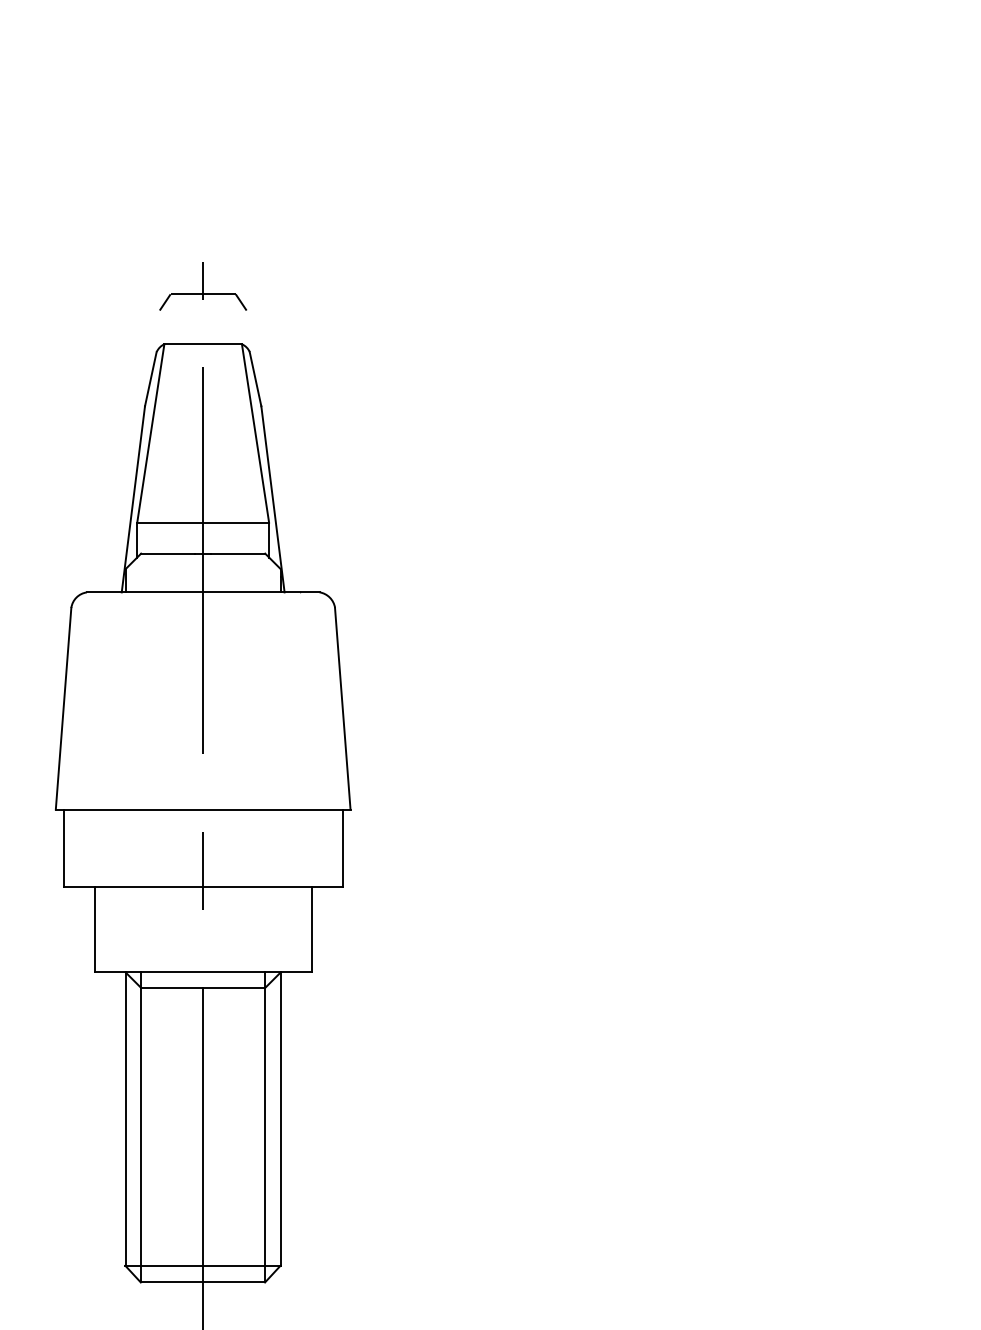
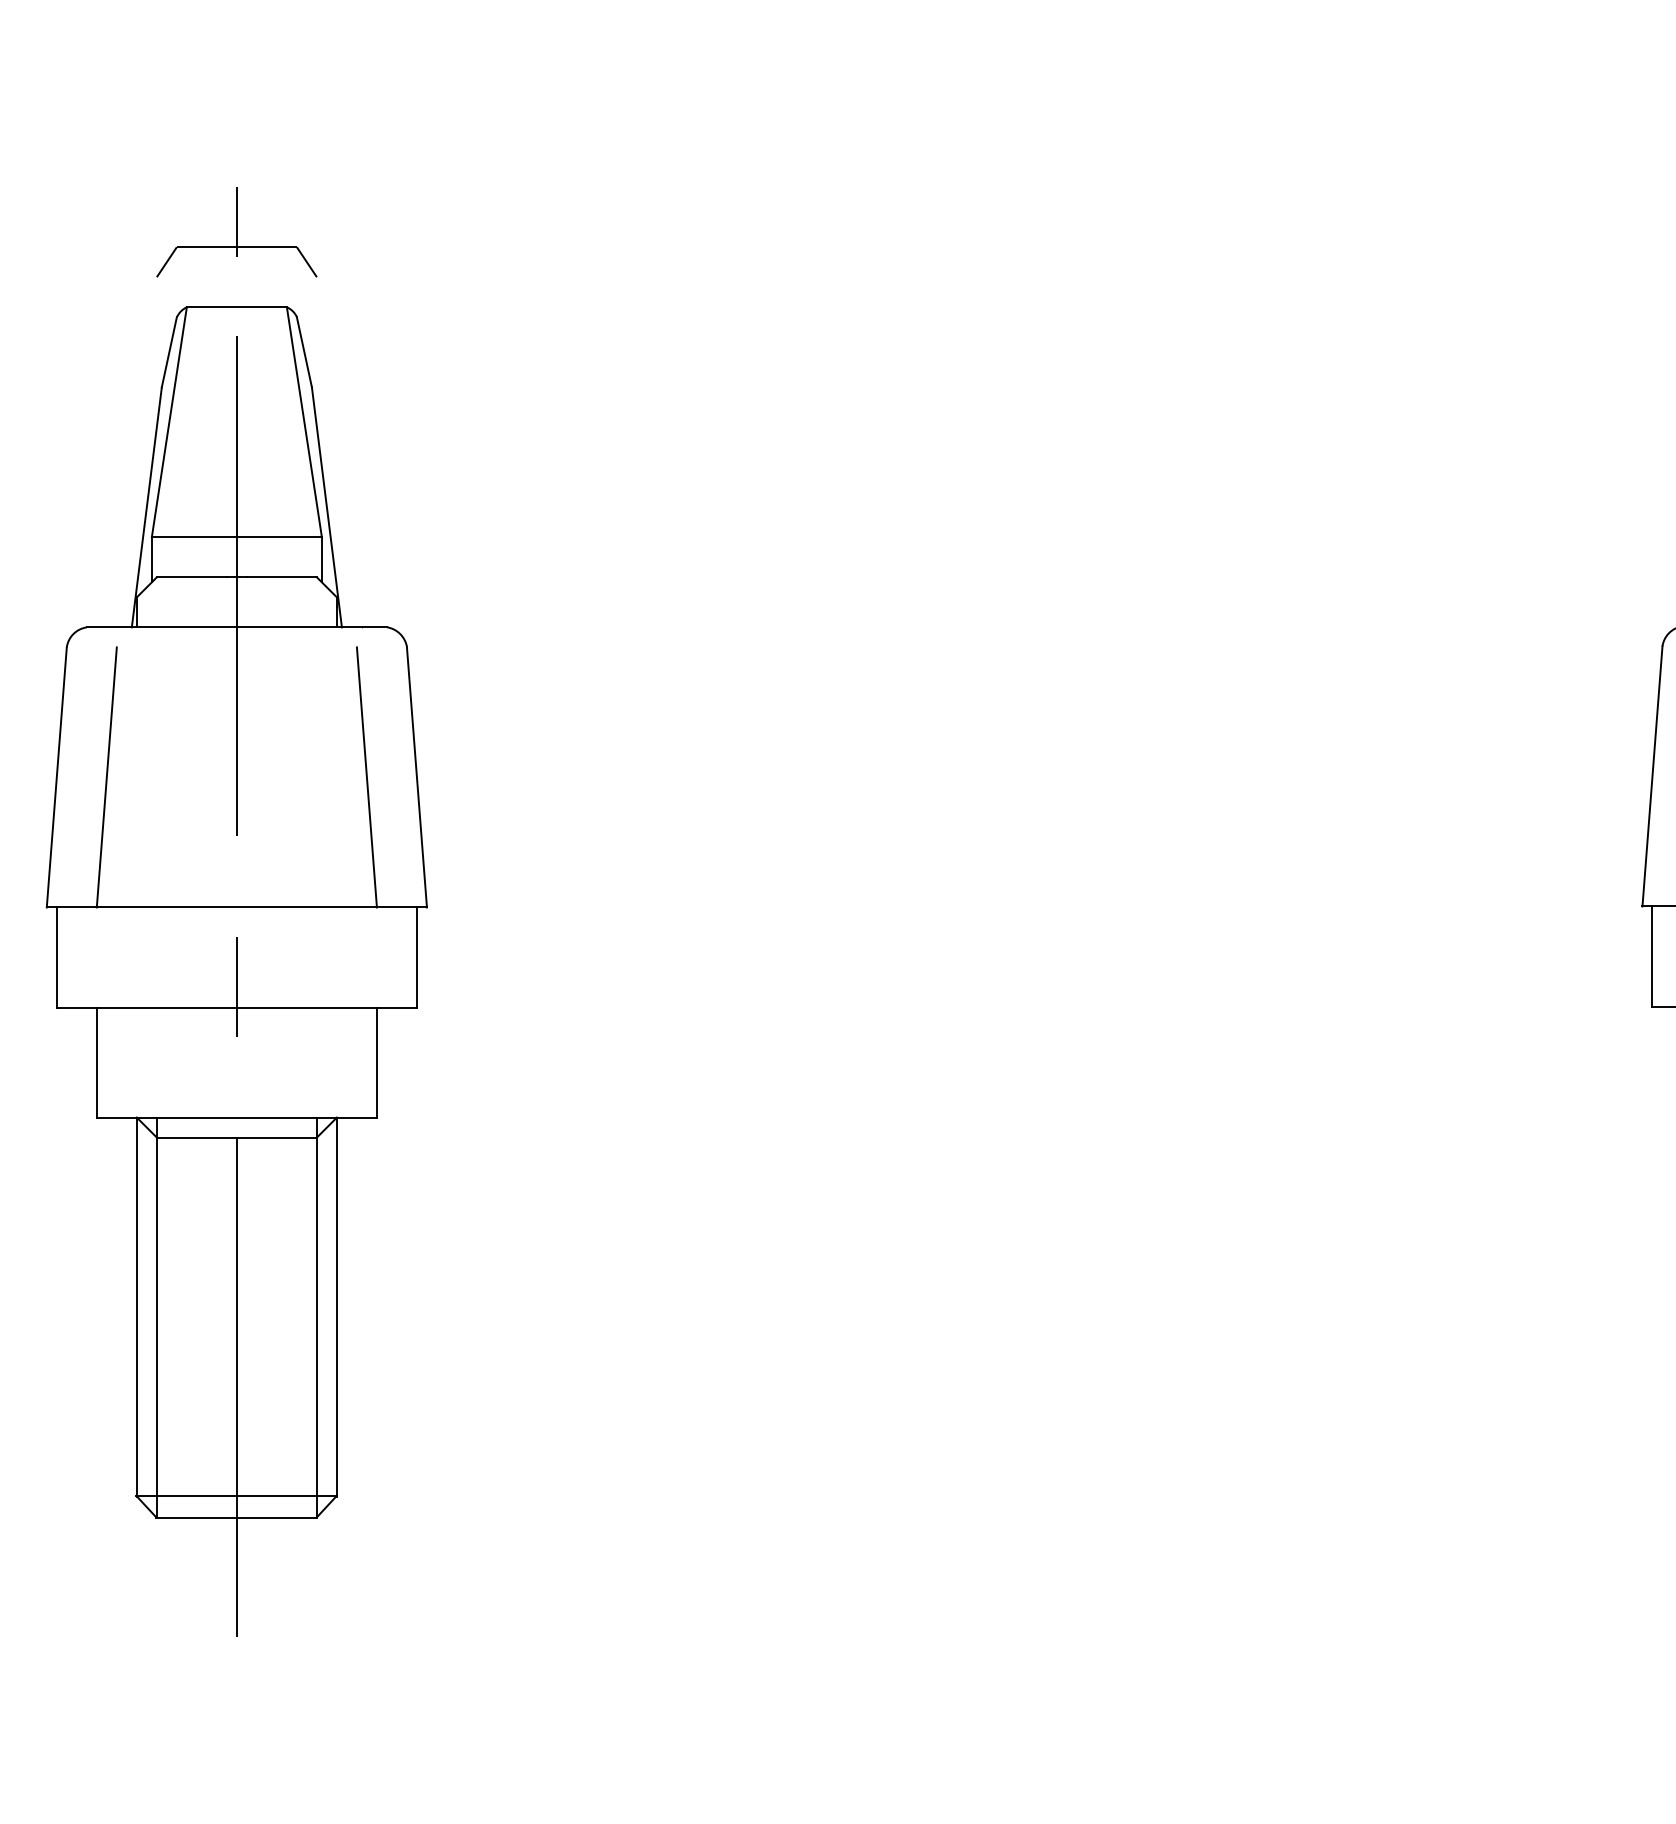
part: (202, 286) -> (236, 232), size x1.43
line: (102, 708) -> (106, 777), added
line: (303, 708) -> (366, 777), added

